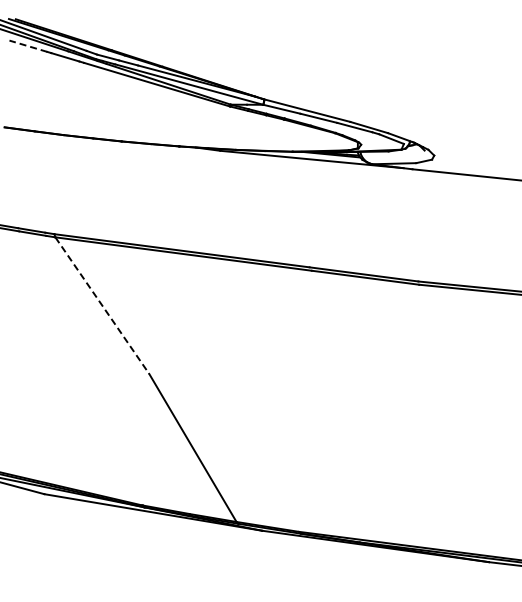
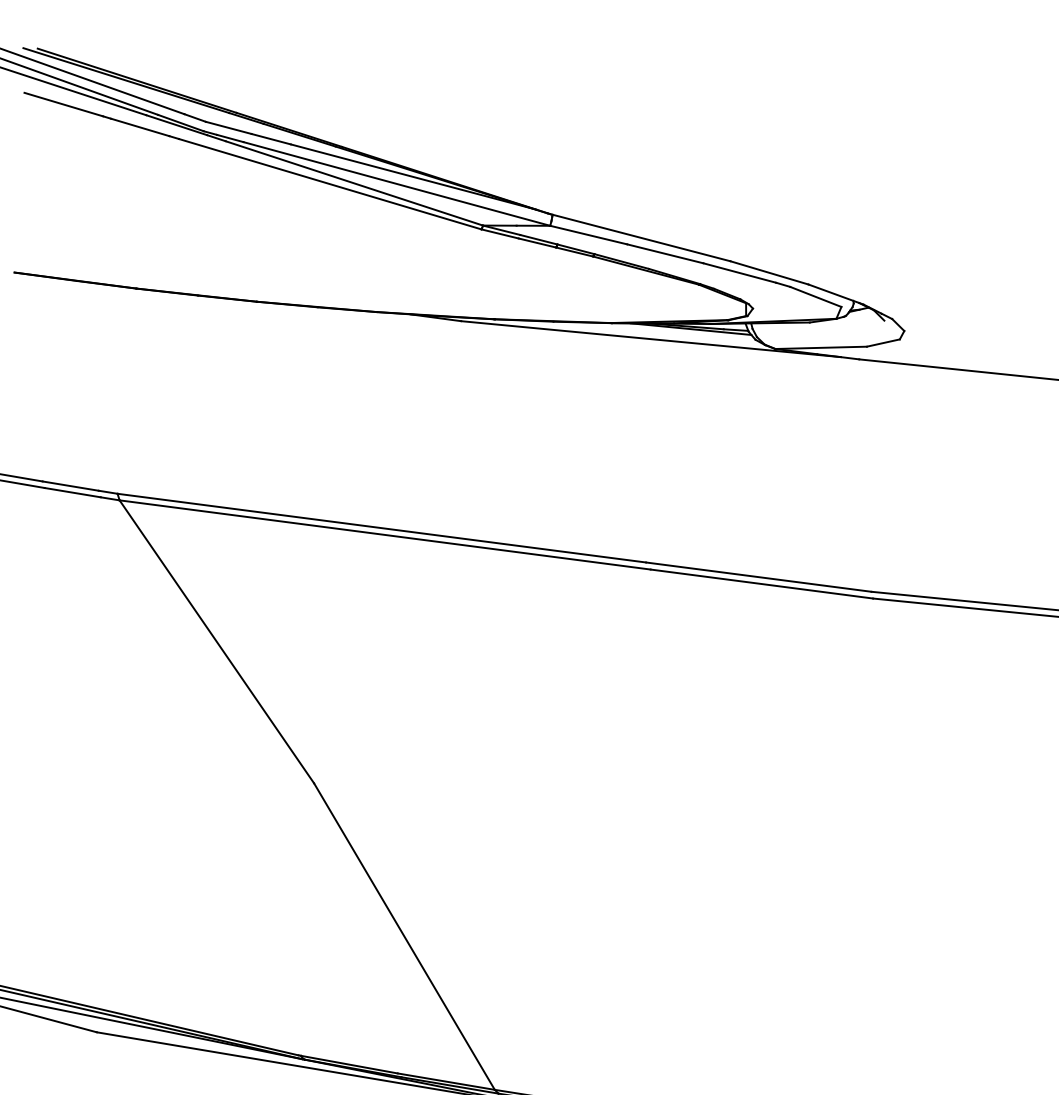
line: (28, 46) -> (63, 105), dashed -> solid
line: (102, 305) -> (217, 641), dashed -> solid

